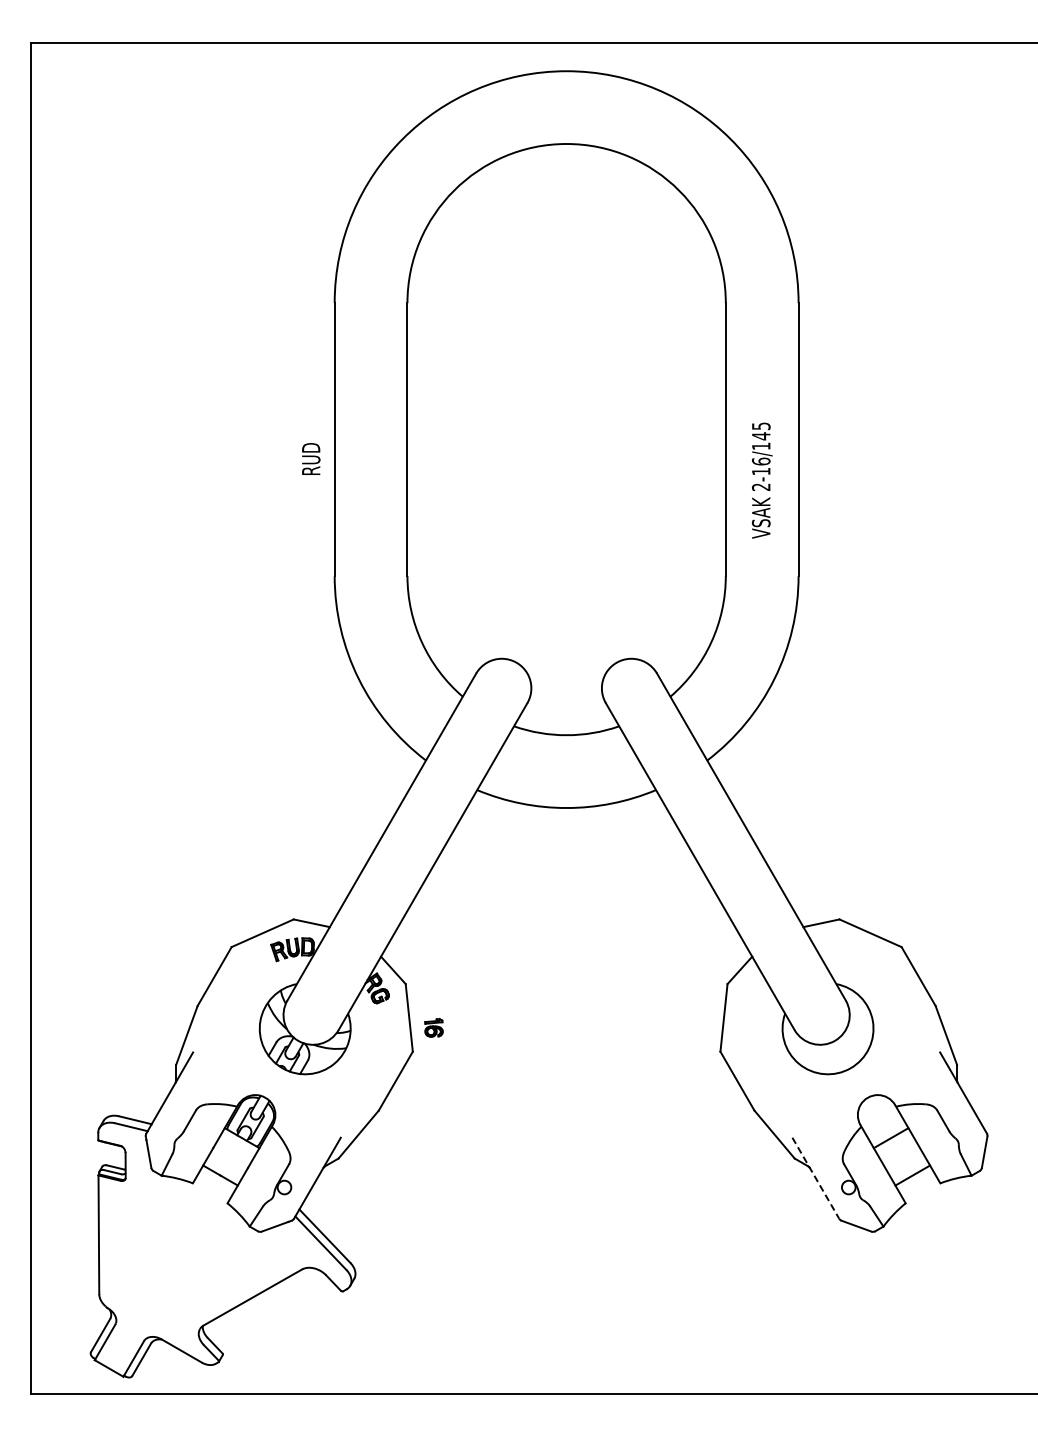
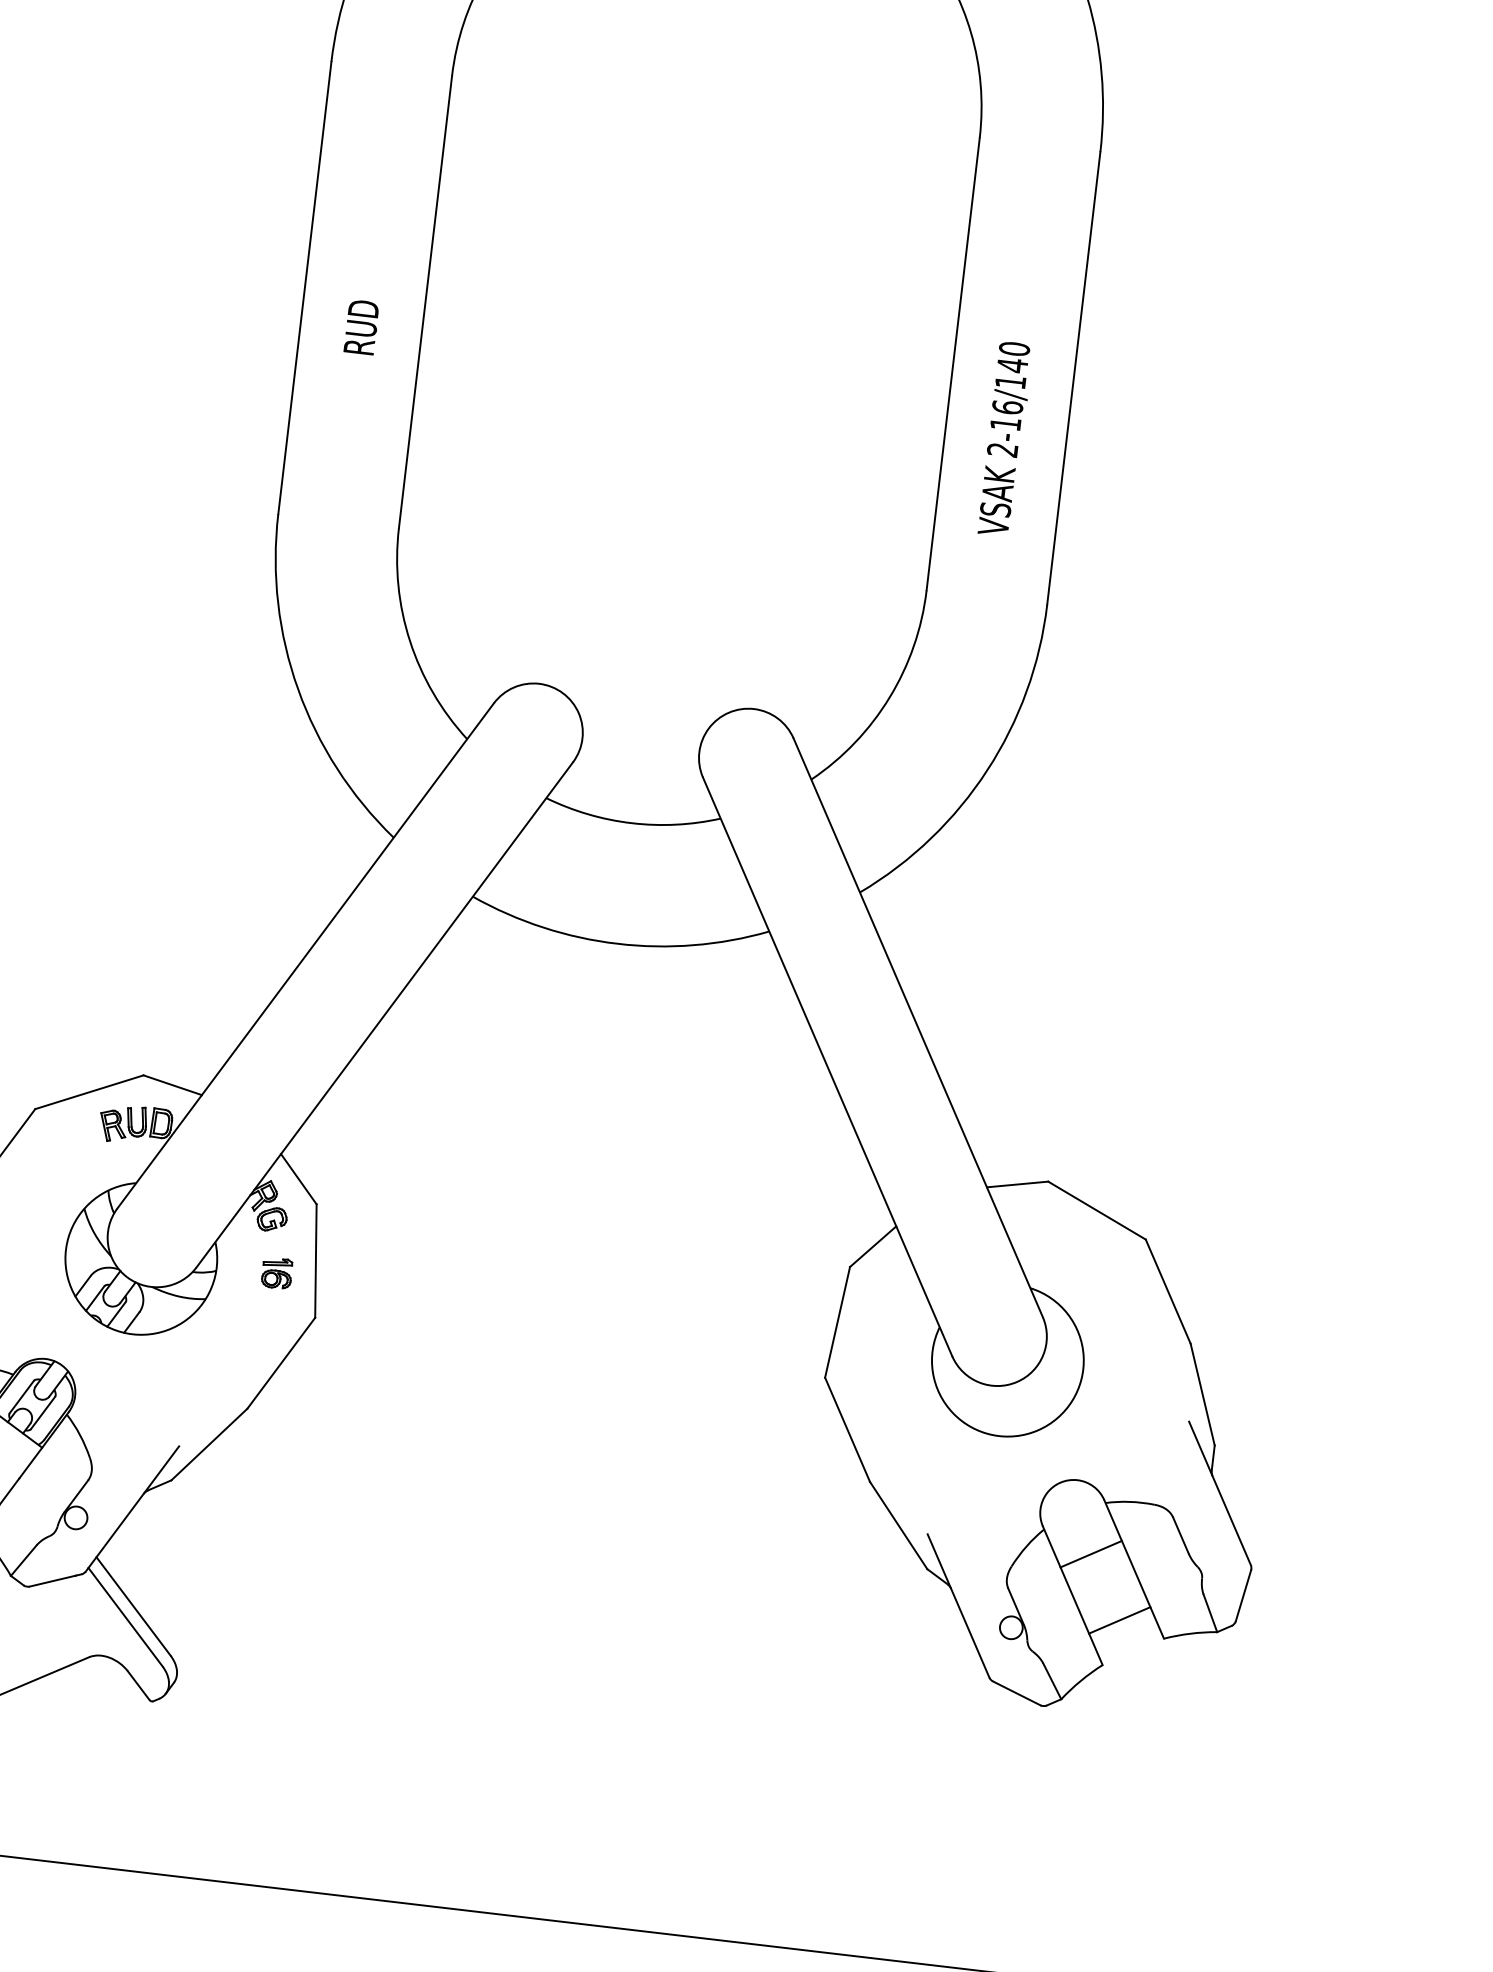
text: (761, 426) -> (1014, 349), 2-16/145 -> 2-16/140
text: (311, 458) -> (362, 326), moved
part: (433, 1027) -> (276, 1272), moved
line: (815, 1178) -> (957, 1606), dashed -> solid

